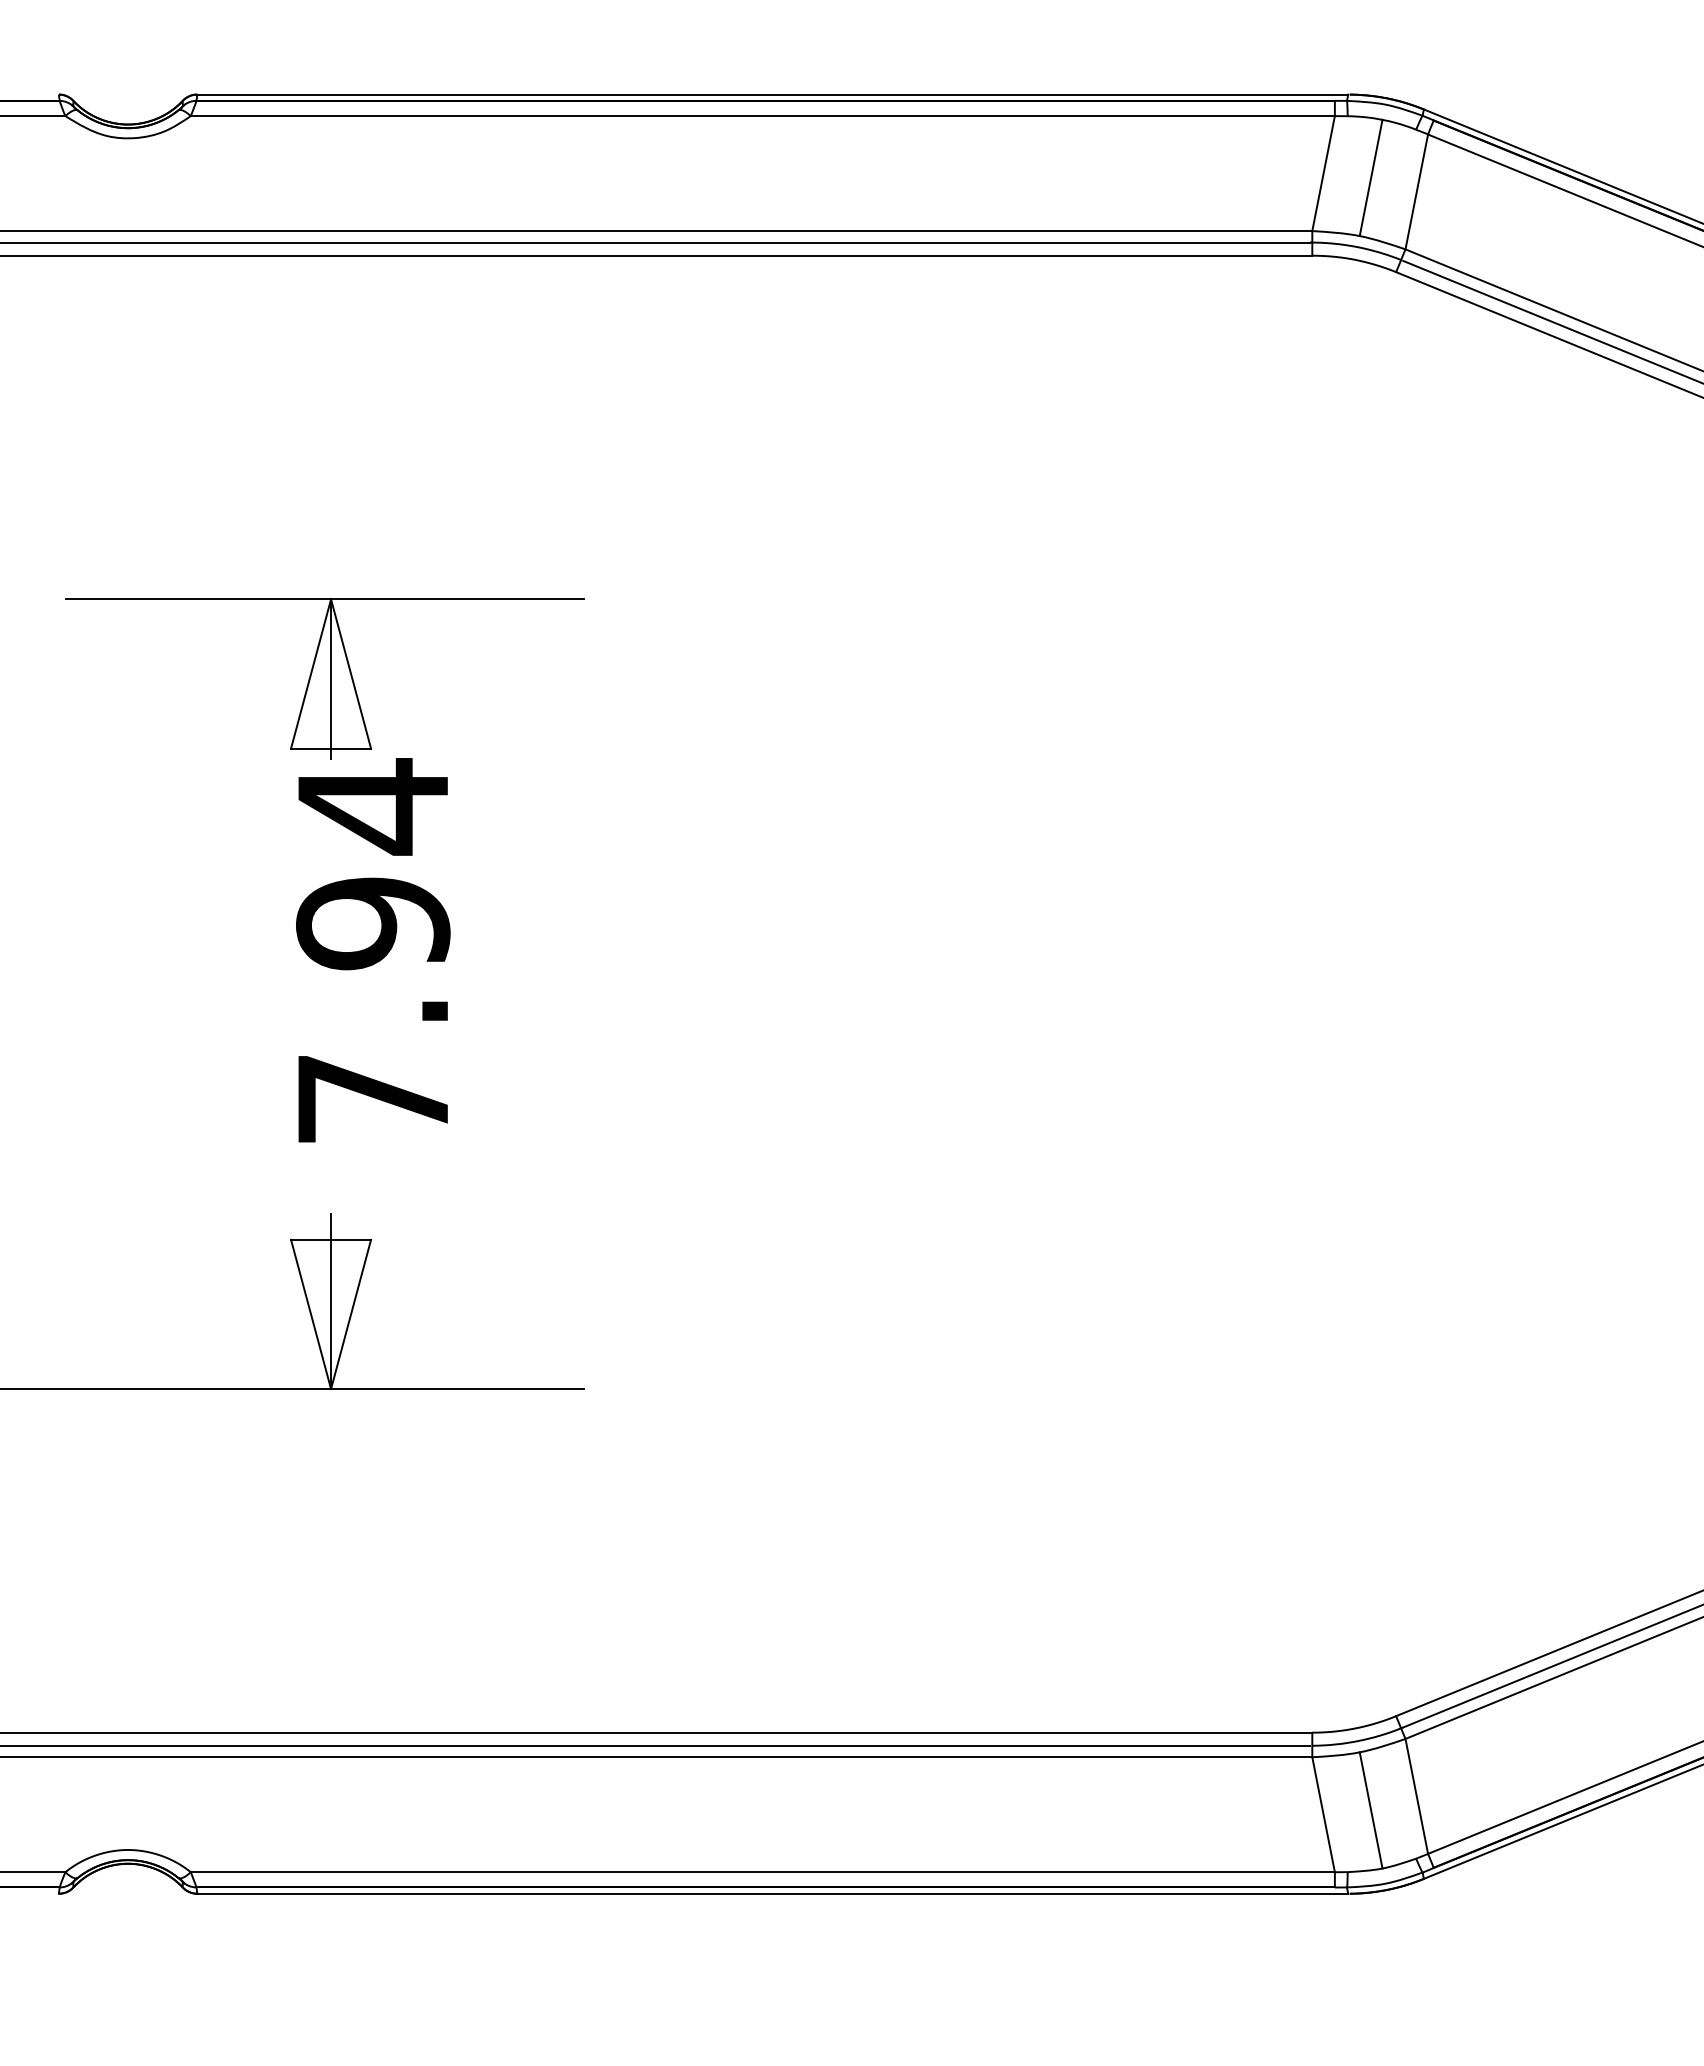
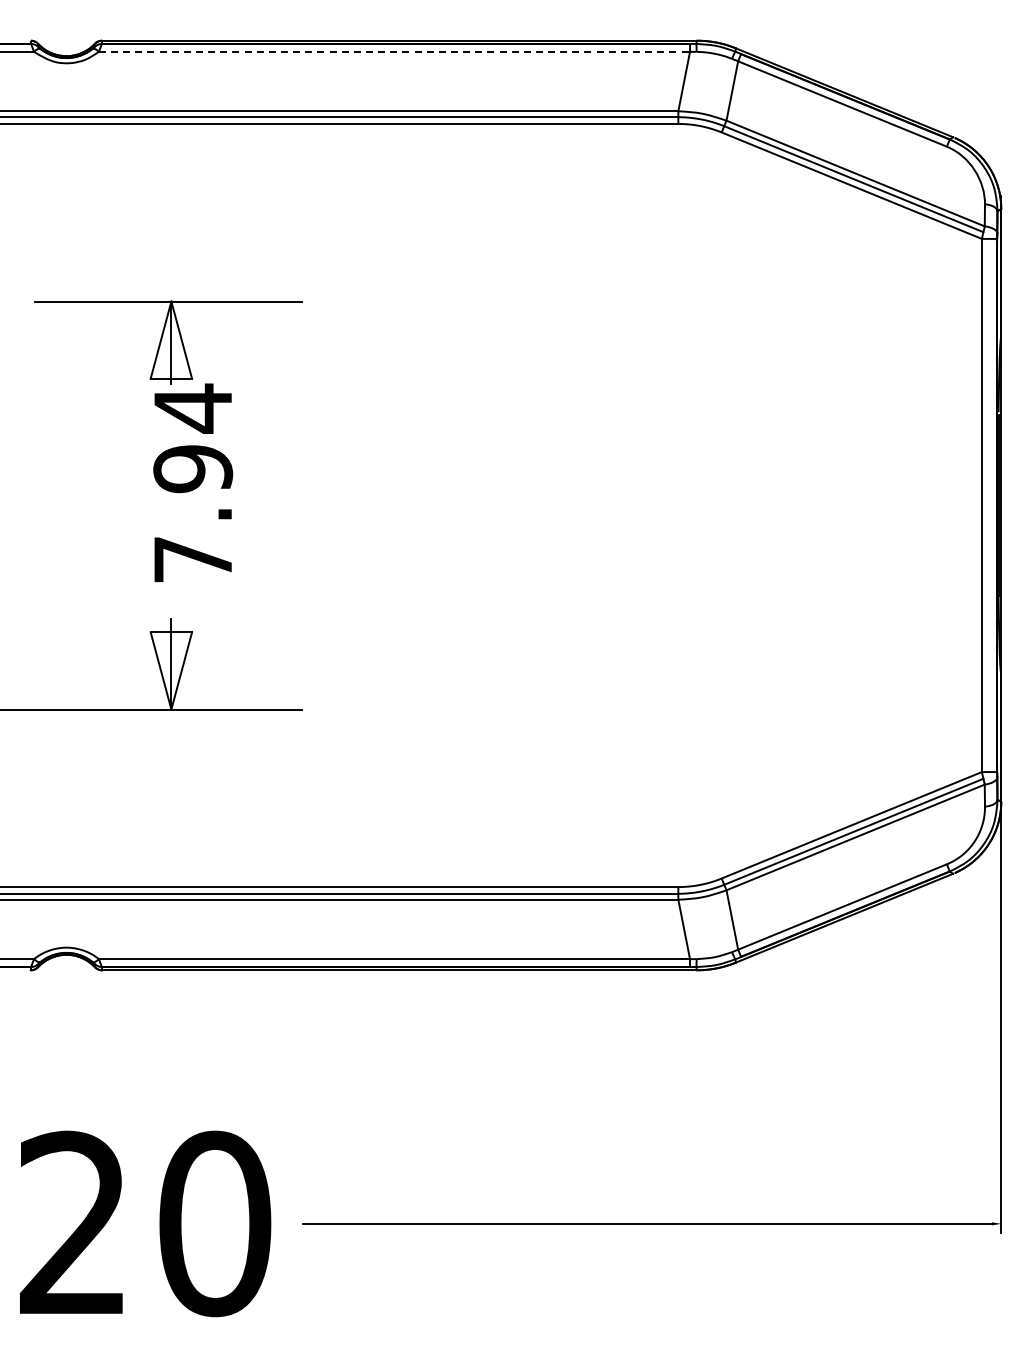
line: (762, 115) -> (394, 51), solid -> dashed
line: (1370, 177) -> (708, 83), removed
line: (1370, 1810) -> (708, 927), removed

